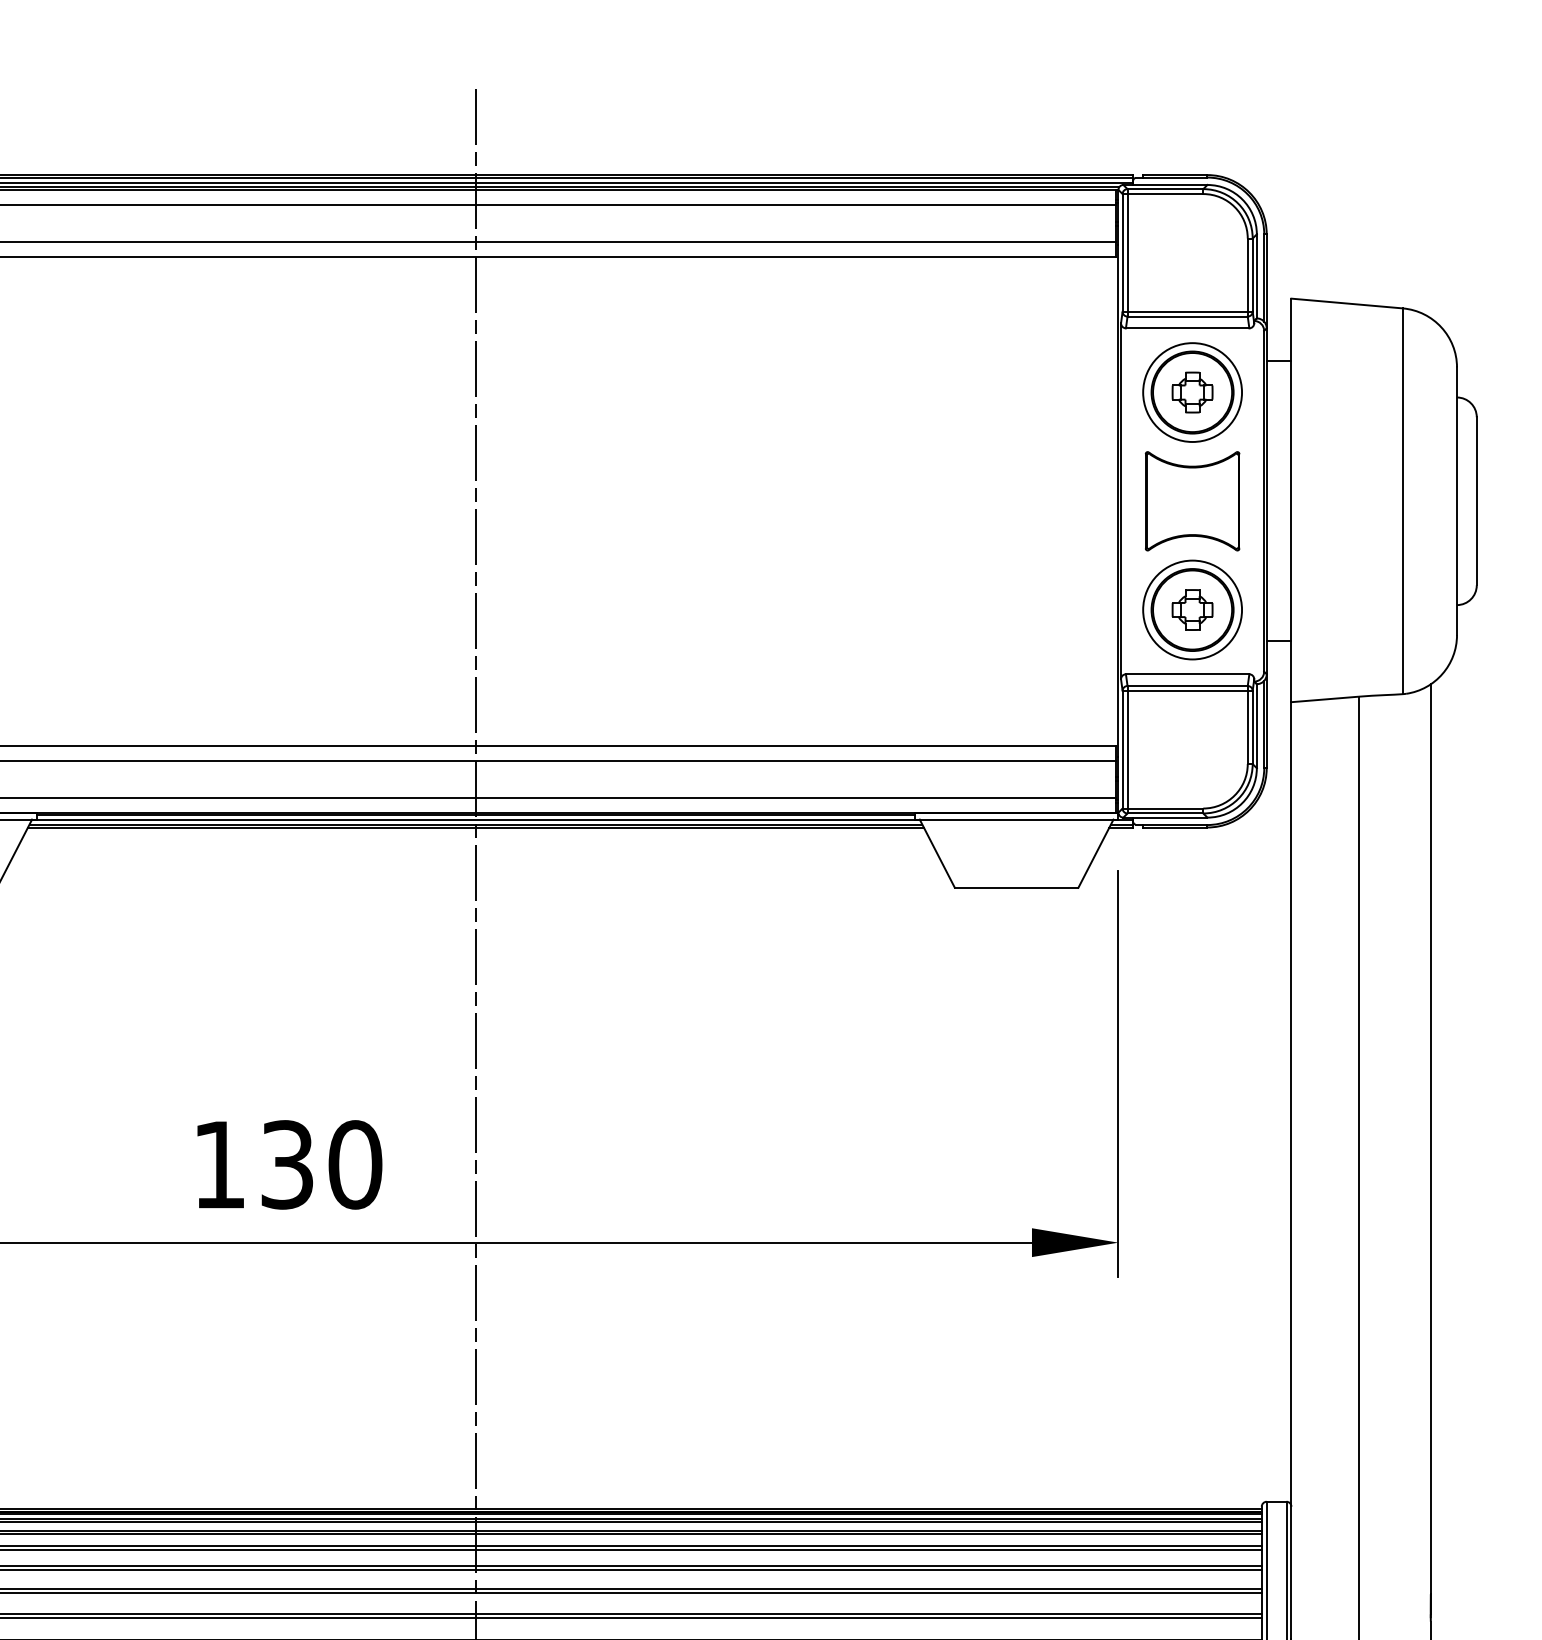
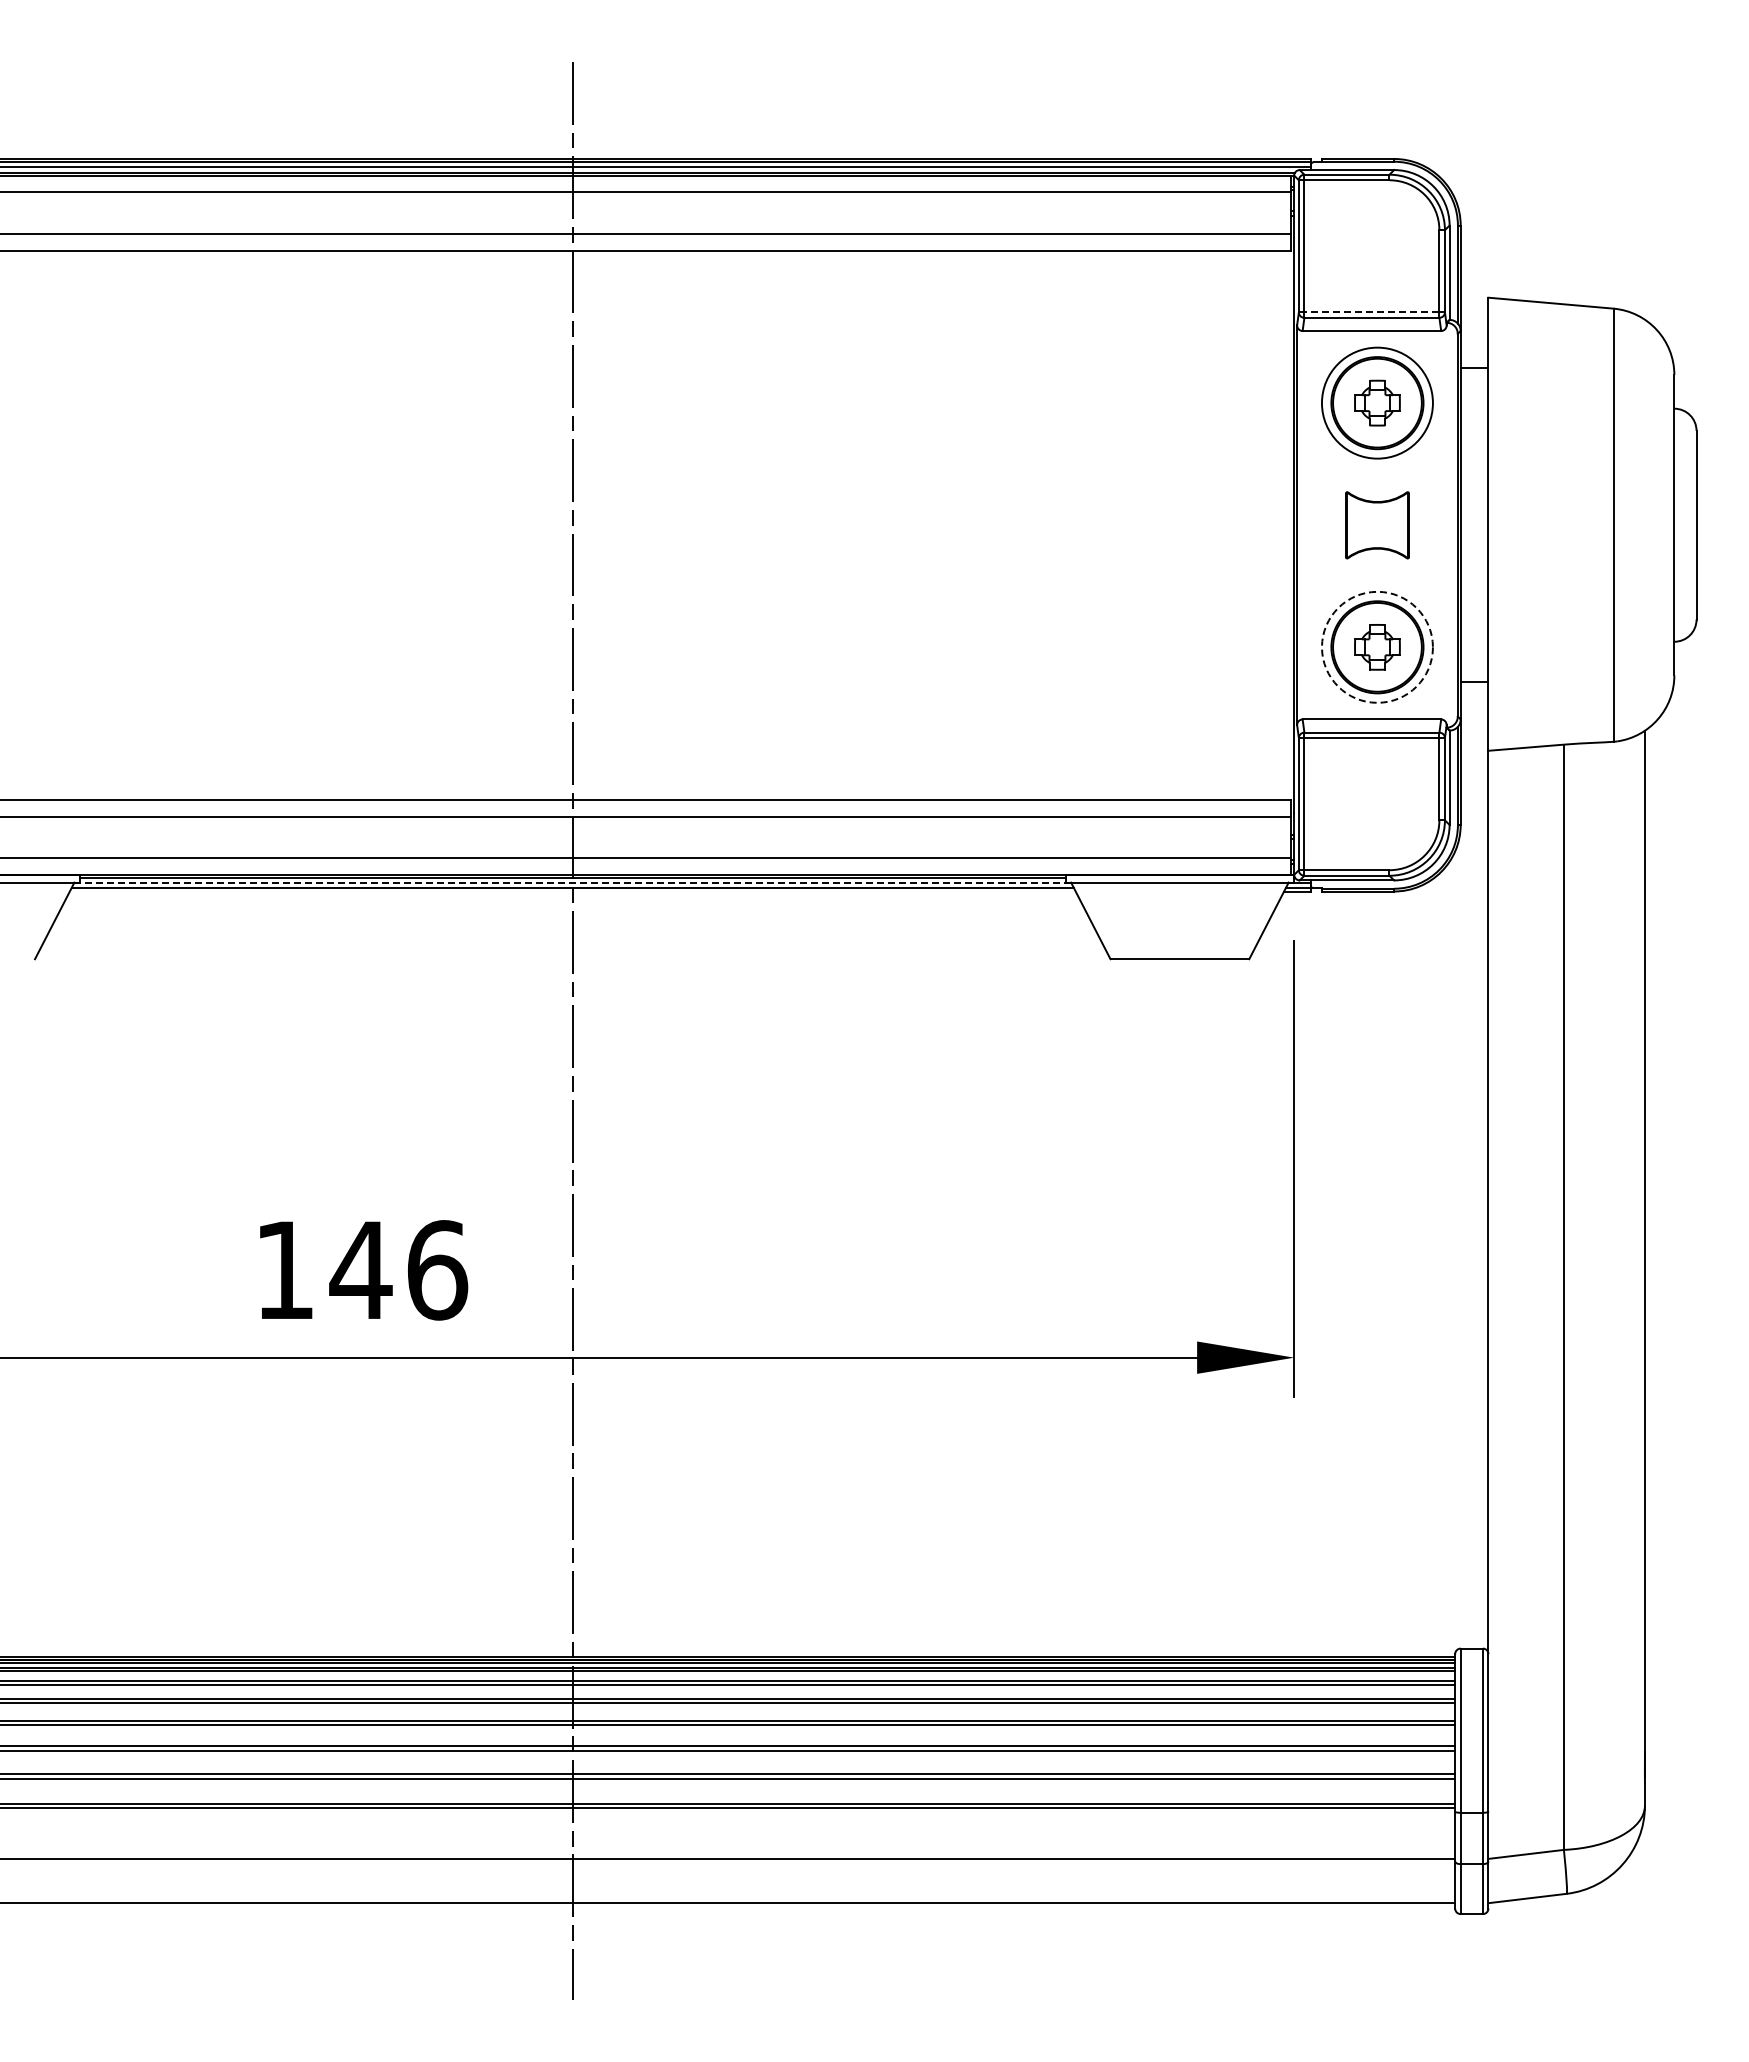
line: (1187, 311) -> (1371, 312), solid -> dashed
part: (1192, 501) -> (1377, 525), size x0.6
circle: (1191, 609) -> (1376, 646), solid -> dashed
line: (475, 820) -> (572, 883), solid -> dashed
line: (475, 827) -> (572, 891), removed
text: (320, 1165) -> (398, 1270), 130 -> 146

